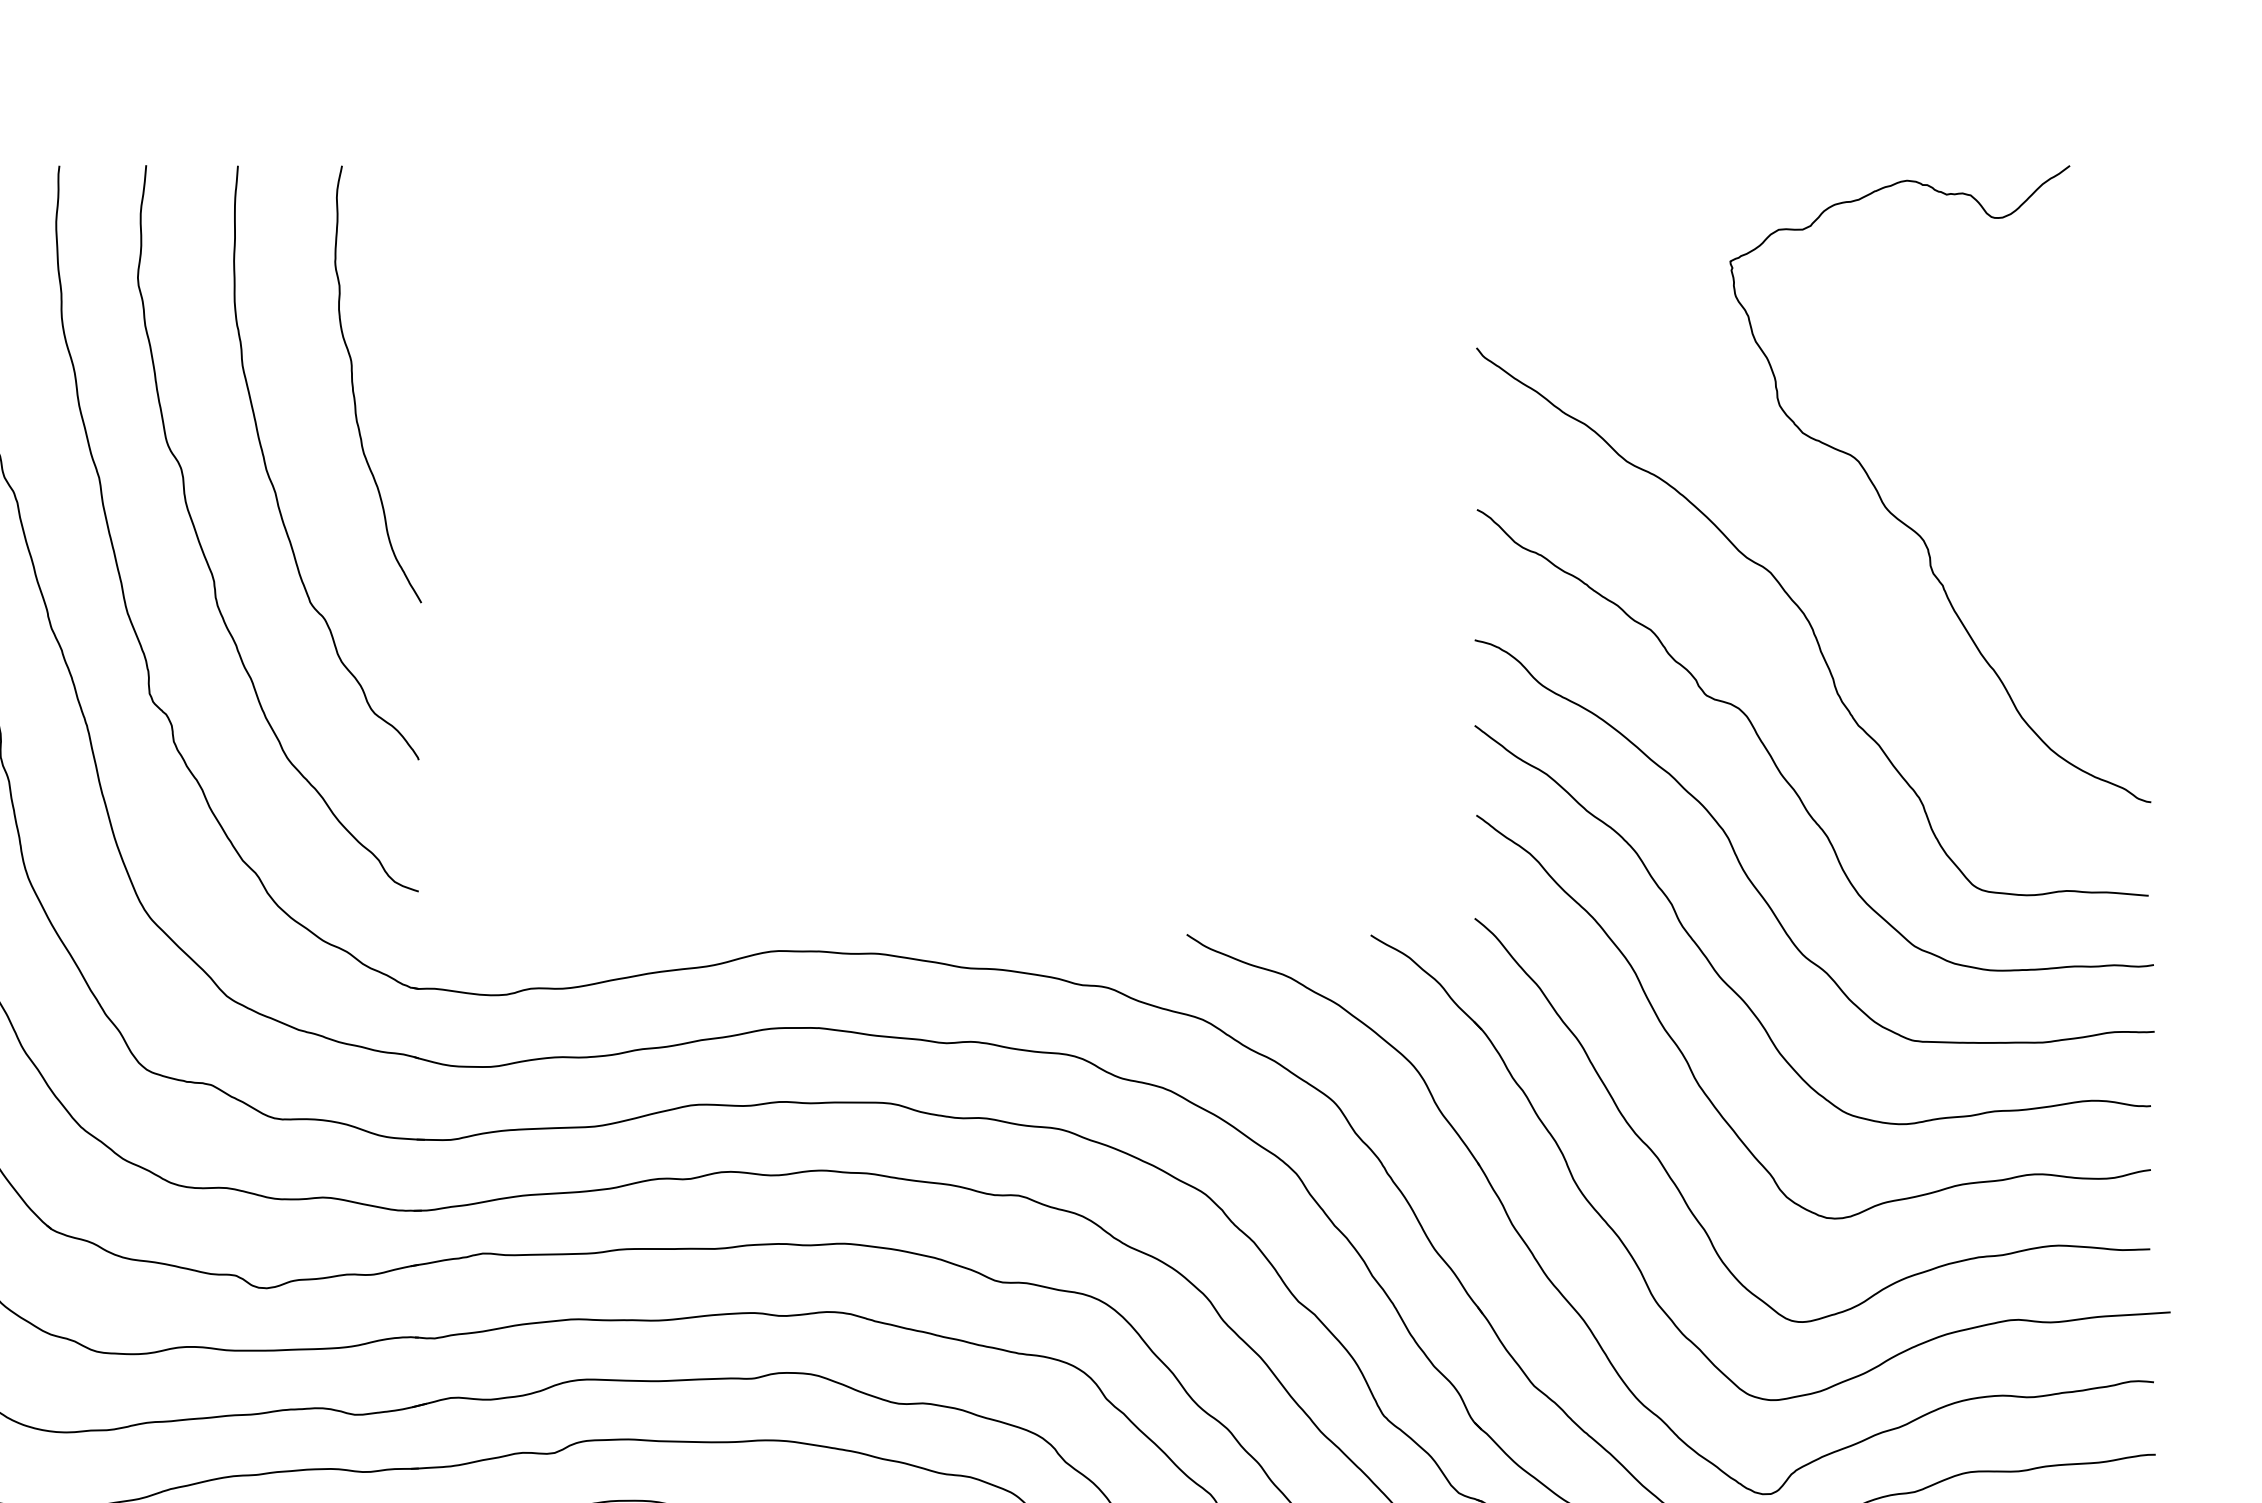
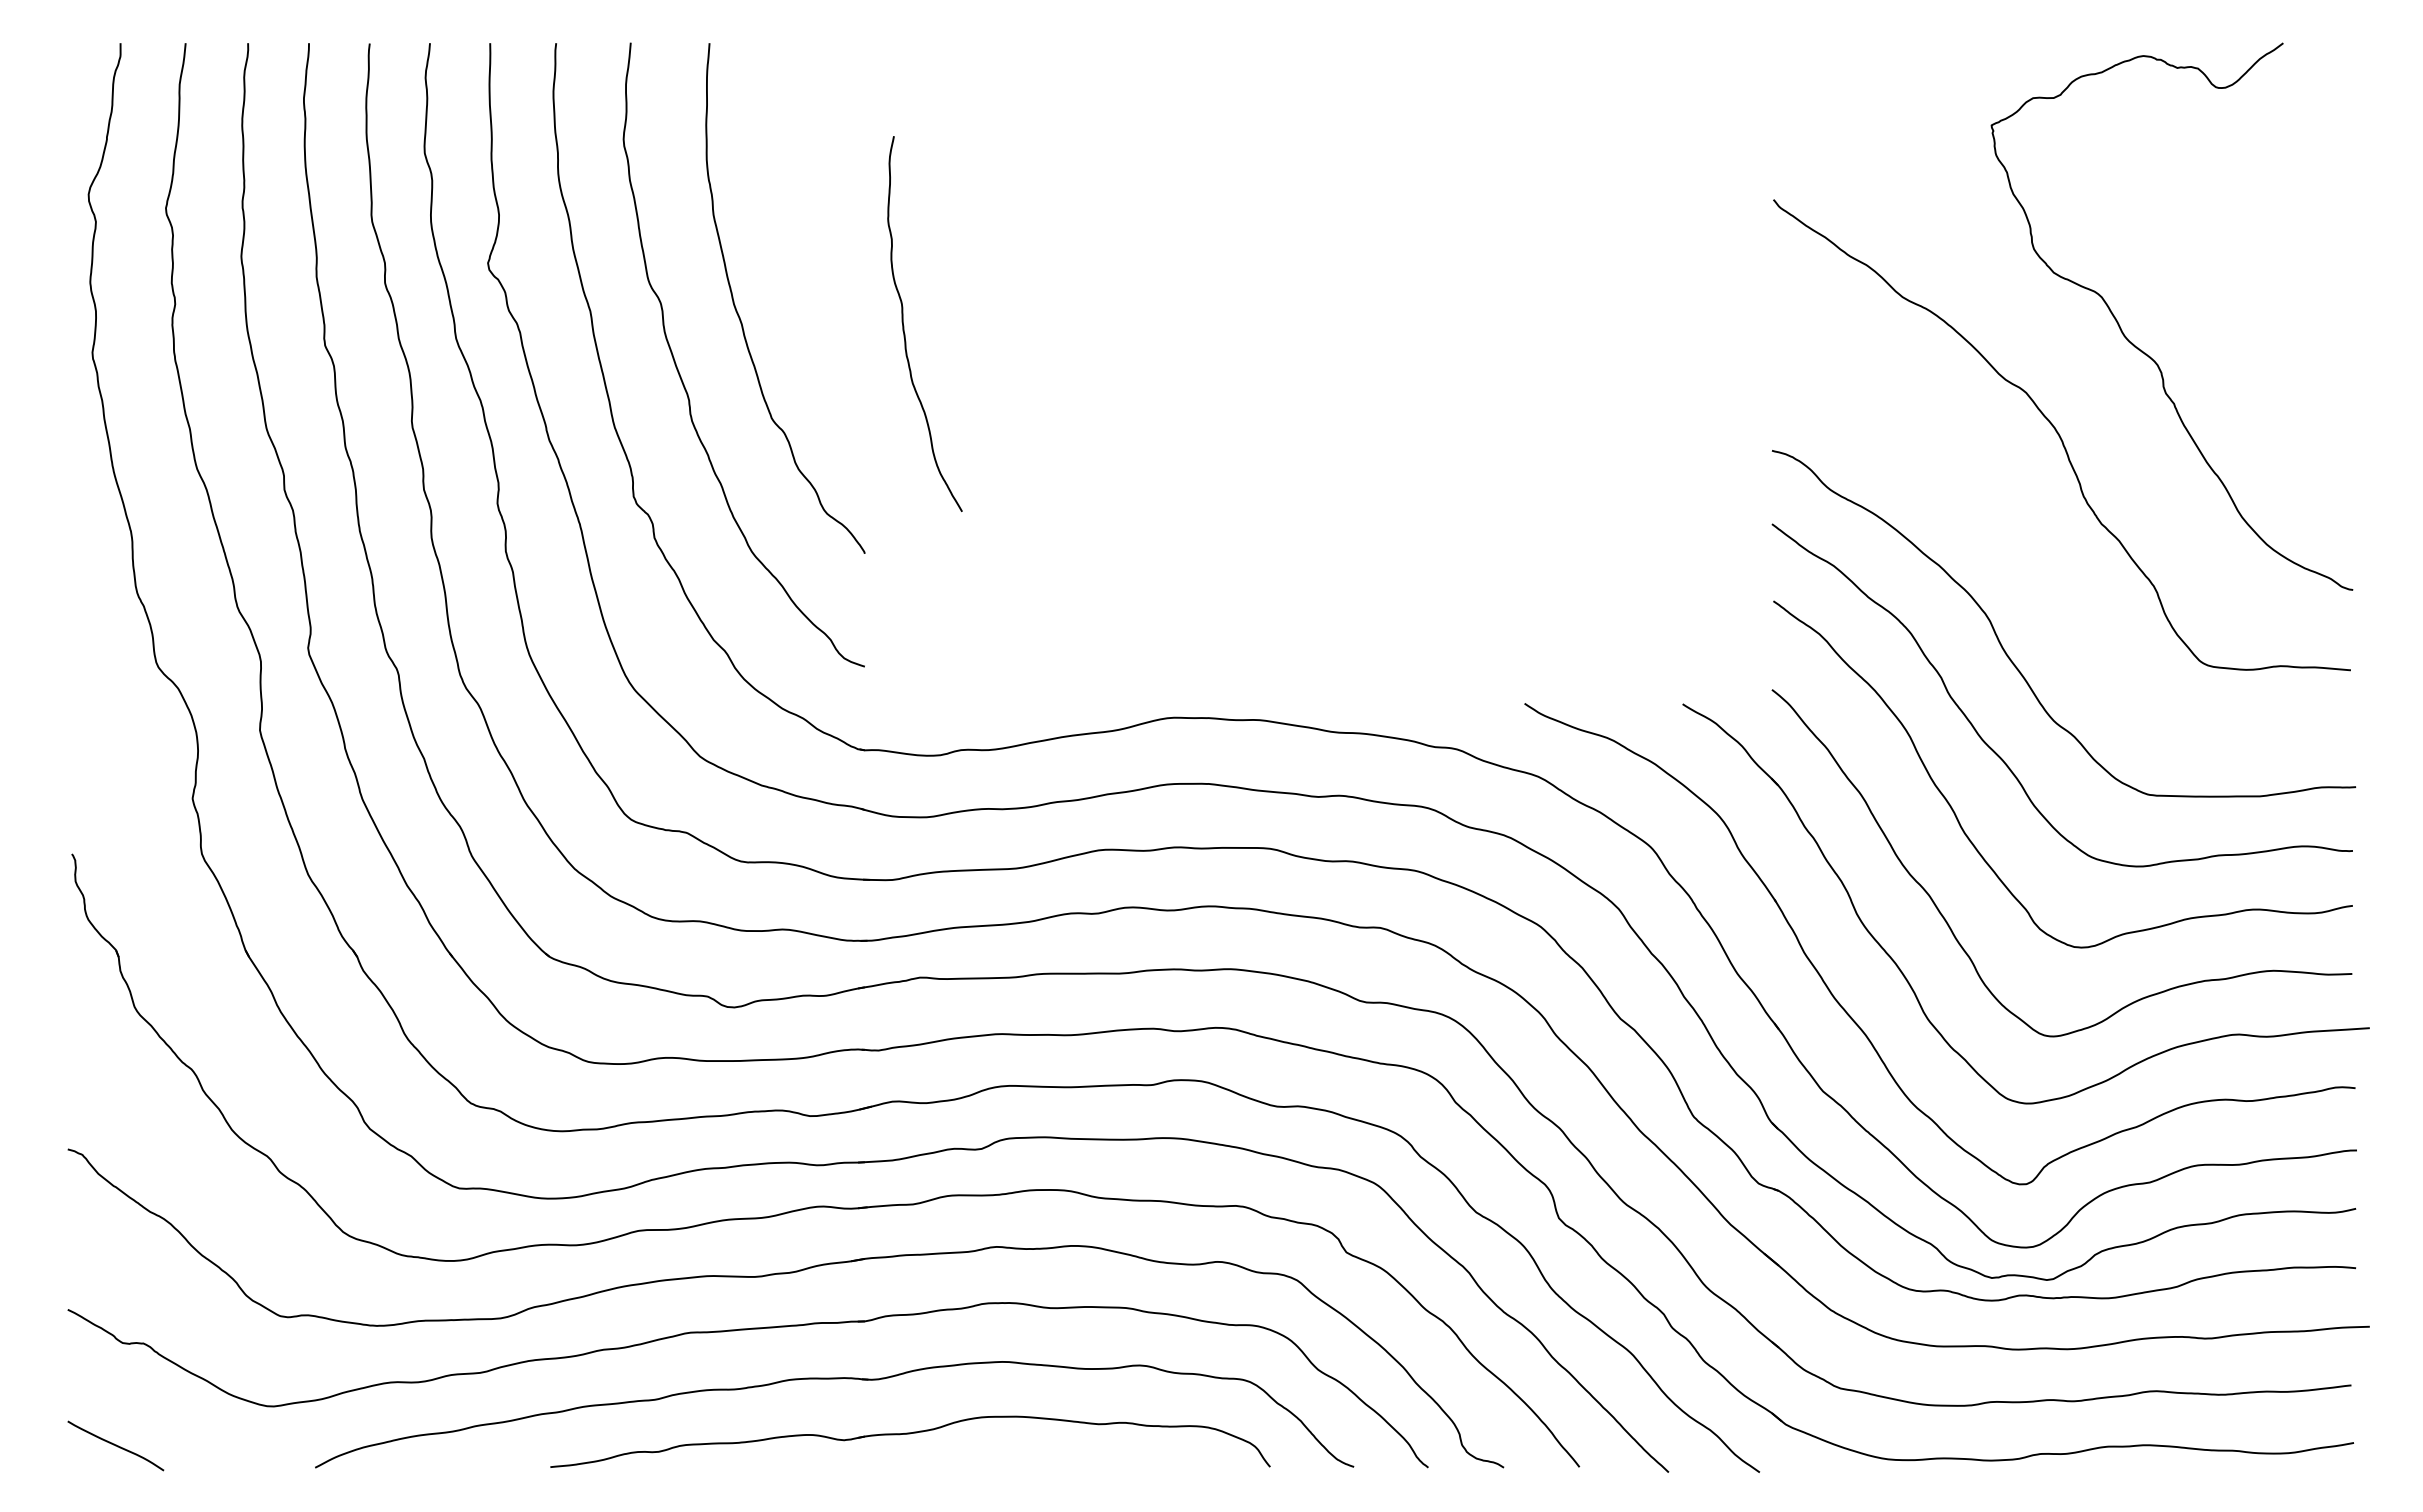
curve: (354, 387) -> (904, 326), moved
curve: (1774, 759) -> (2029, 553), removed

